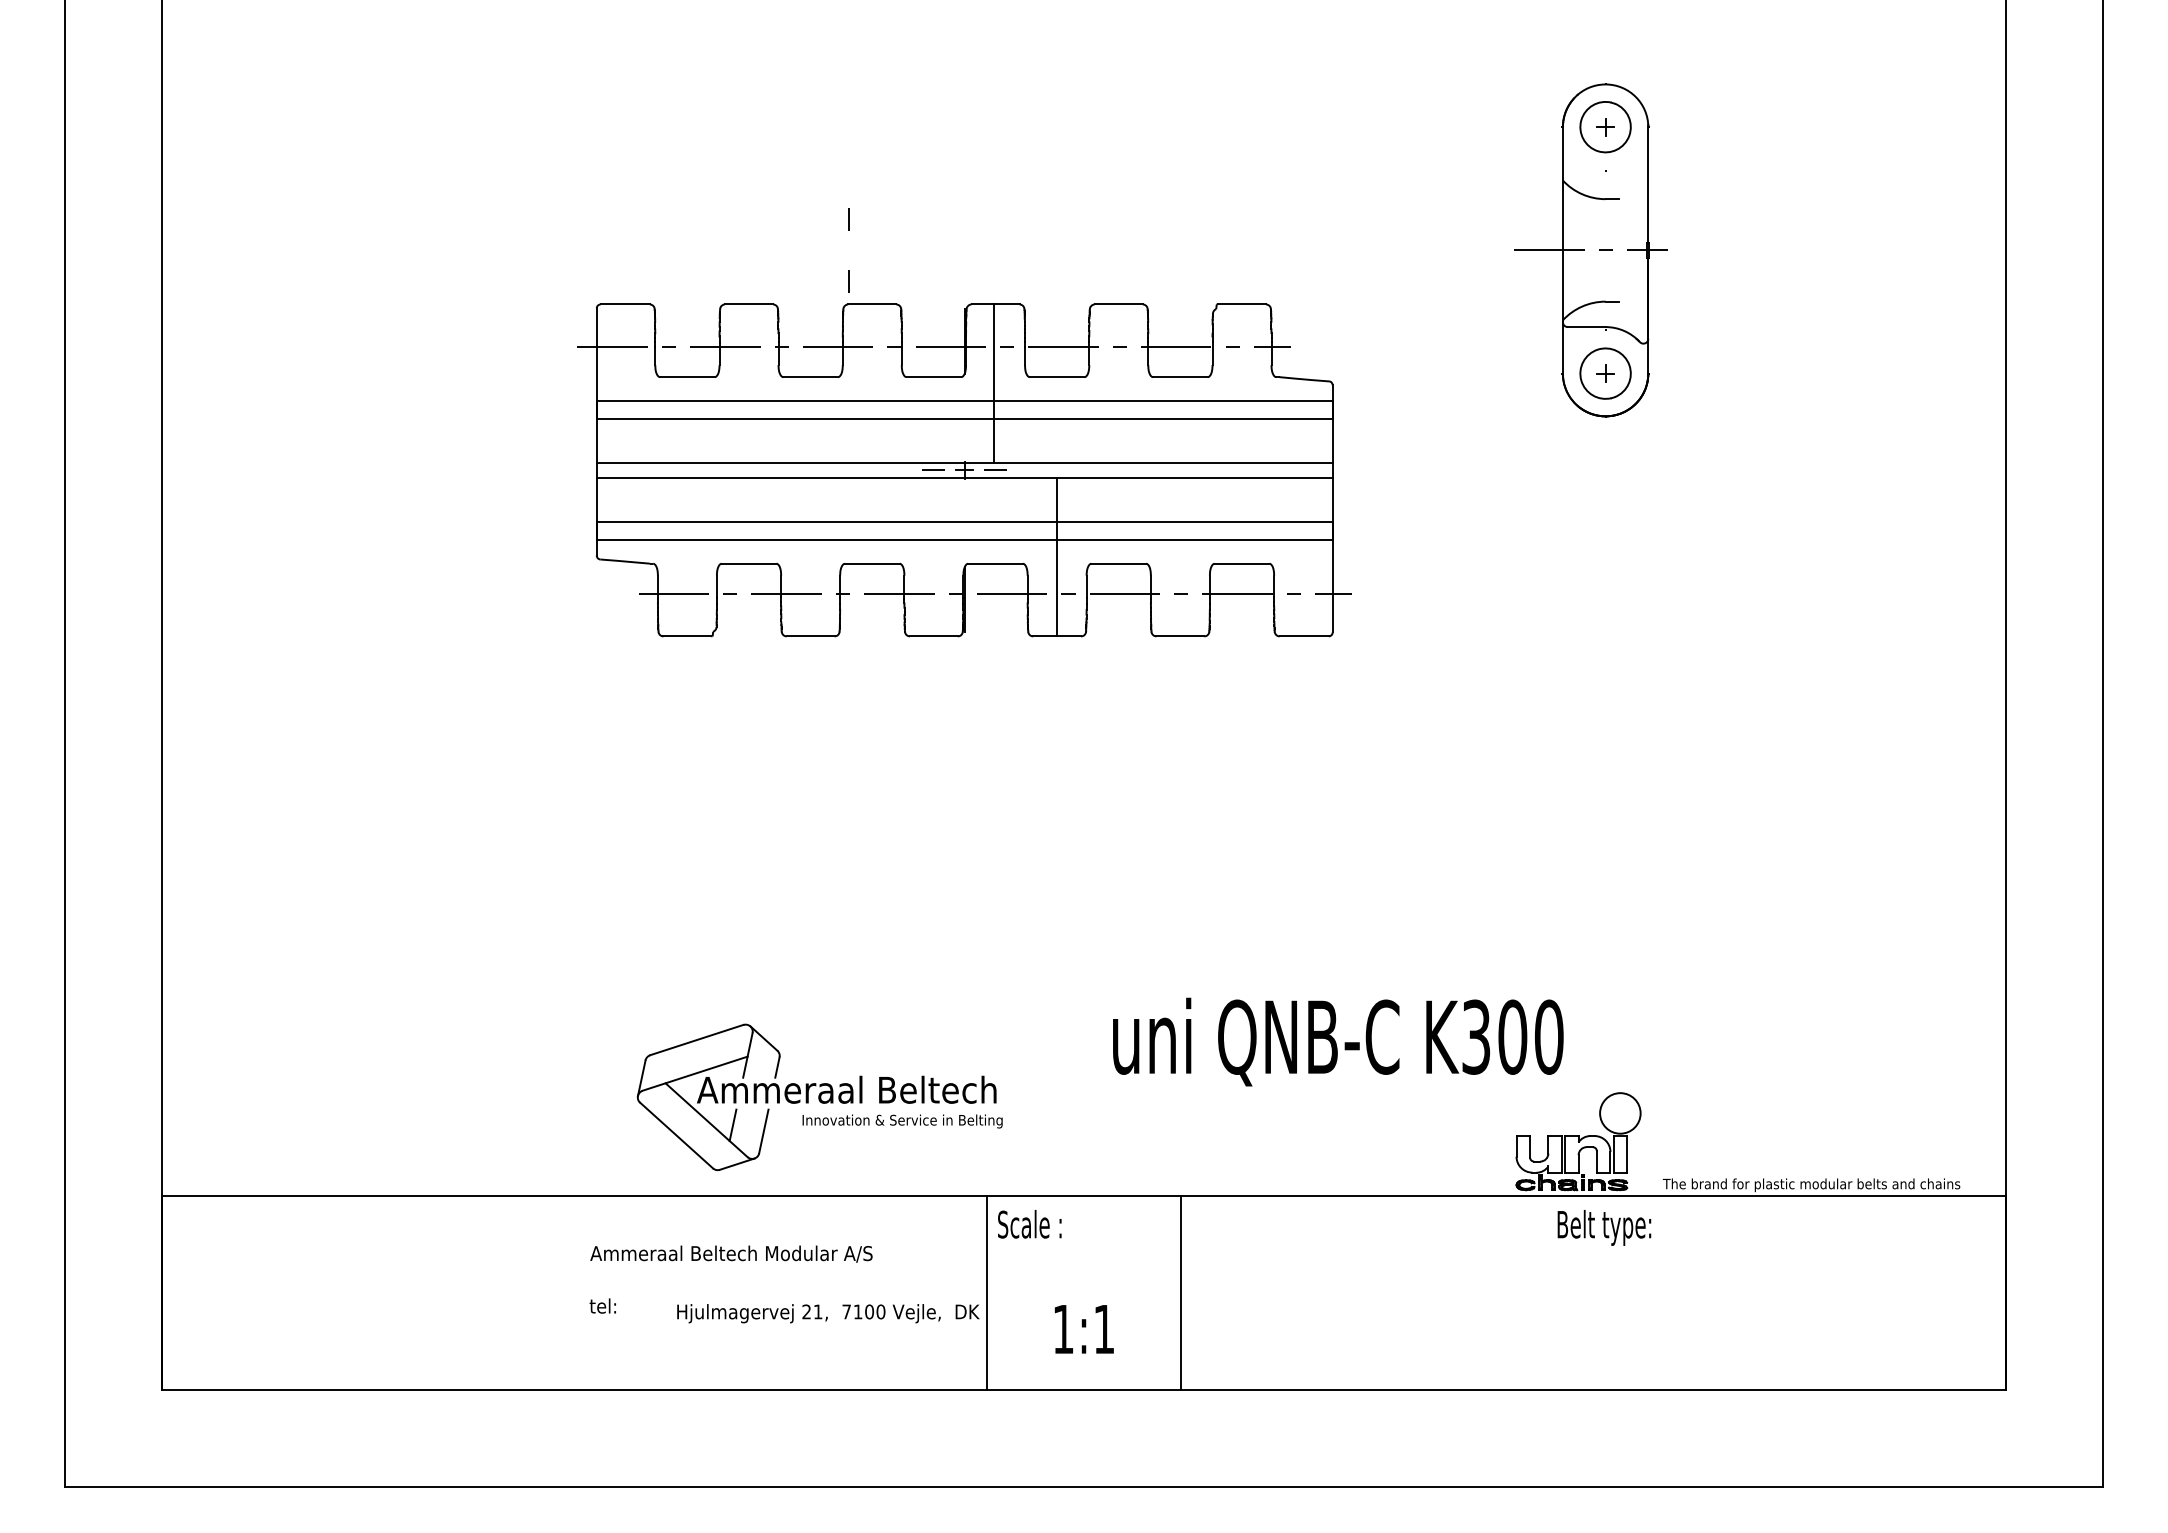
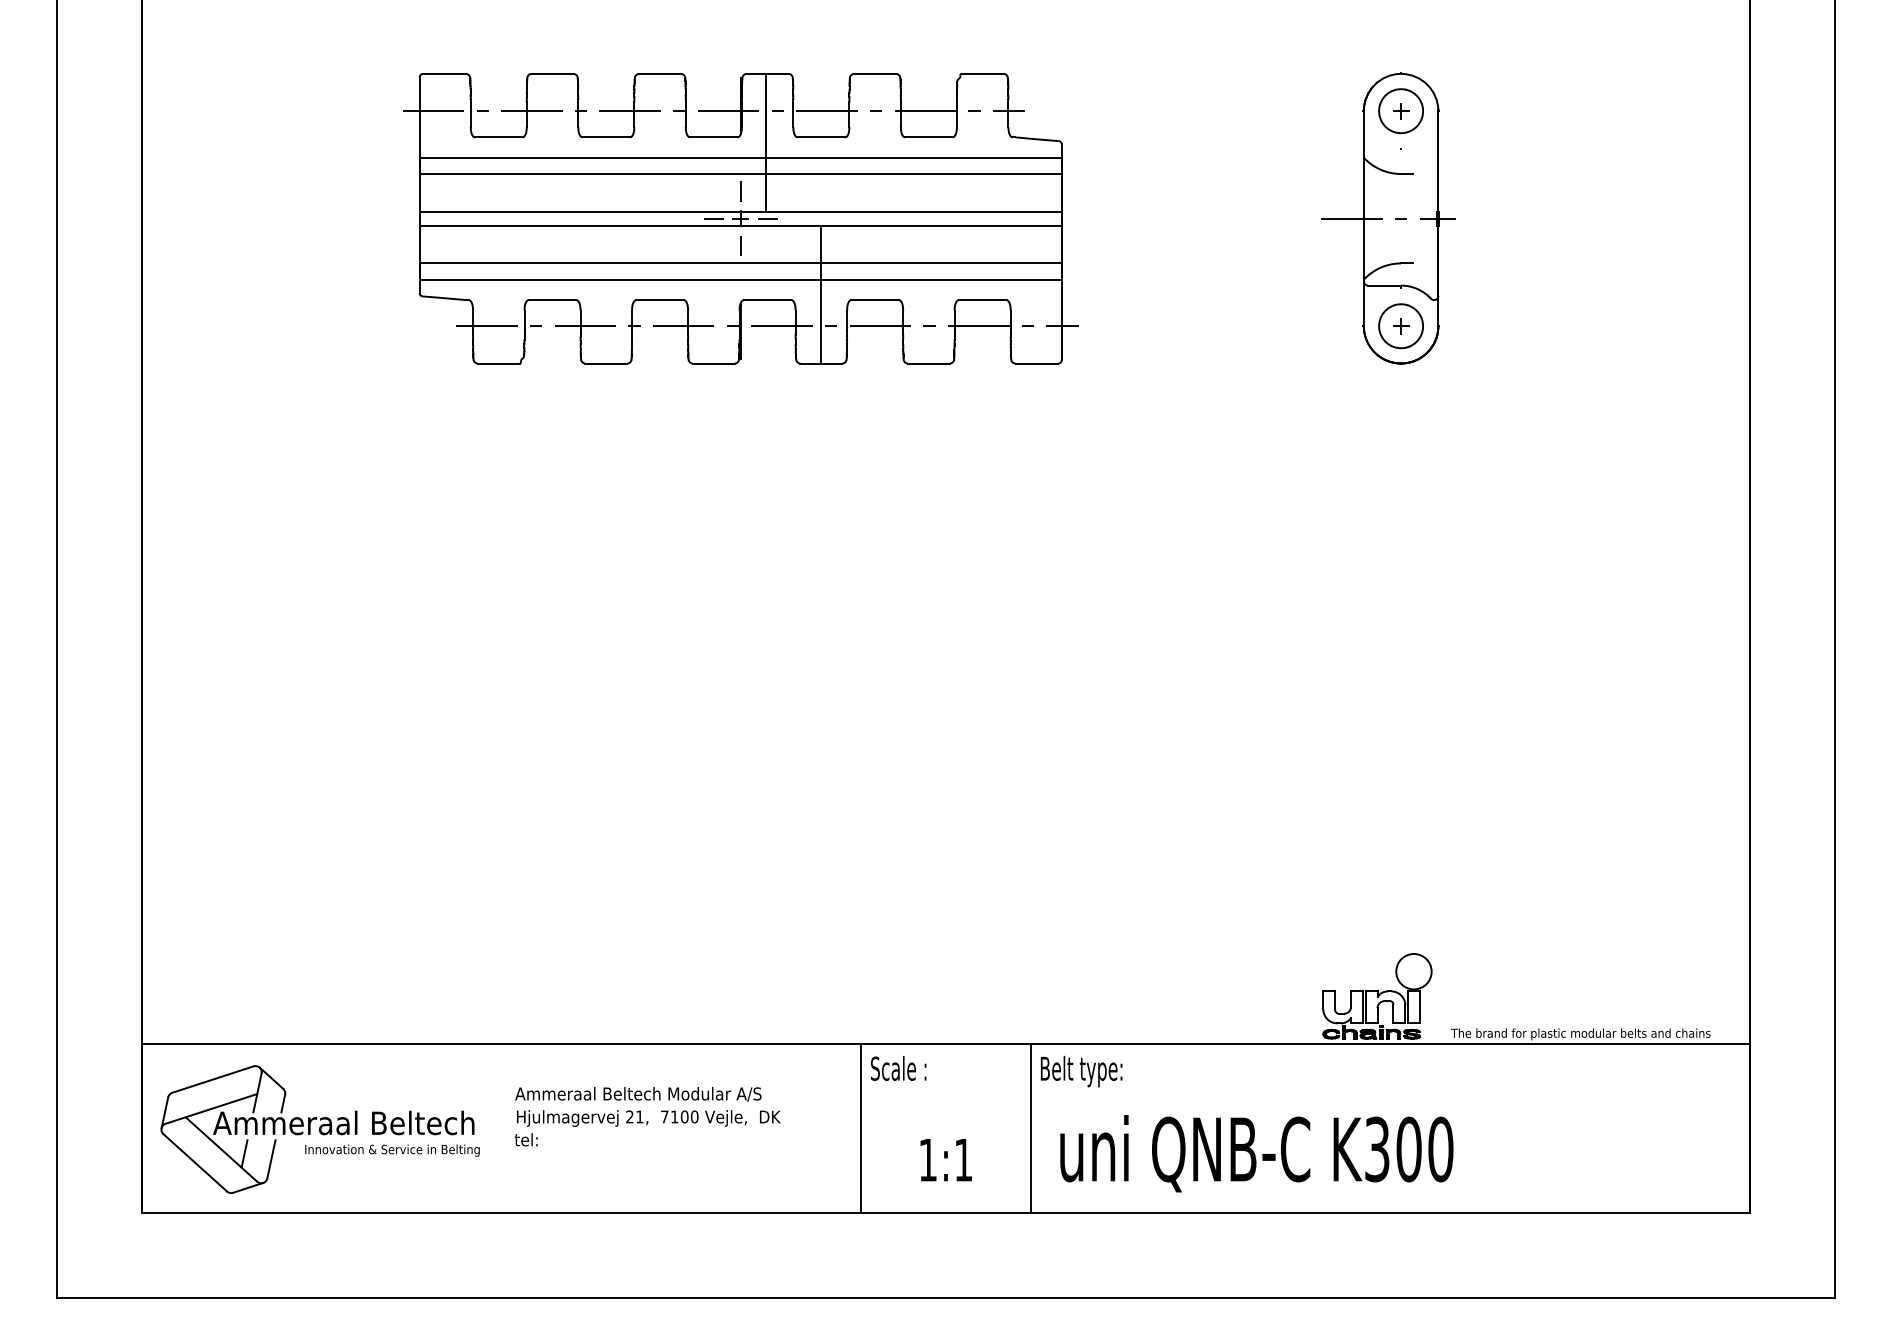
part: (964, 470) -> (740, 218), moved
text: (1338, 1041) -> (1257, 1153), moved
part: (819, 1097) -> (319, 1129), moved
text: (1604, 1227) -> (1081, 1071), moved
text: (828, 1313) -> (648, 1118), moved

